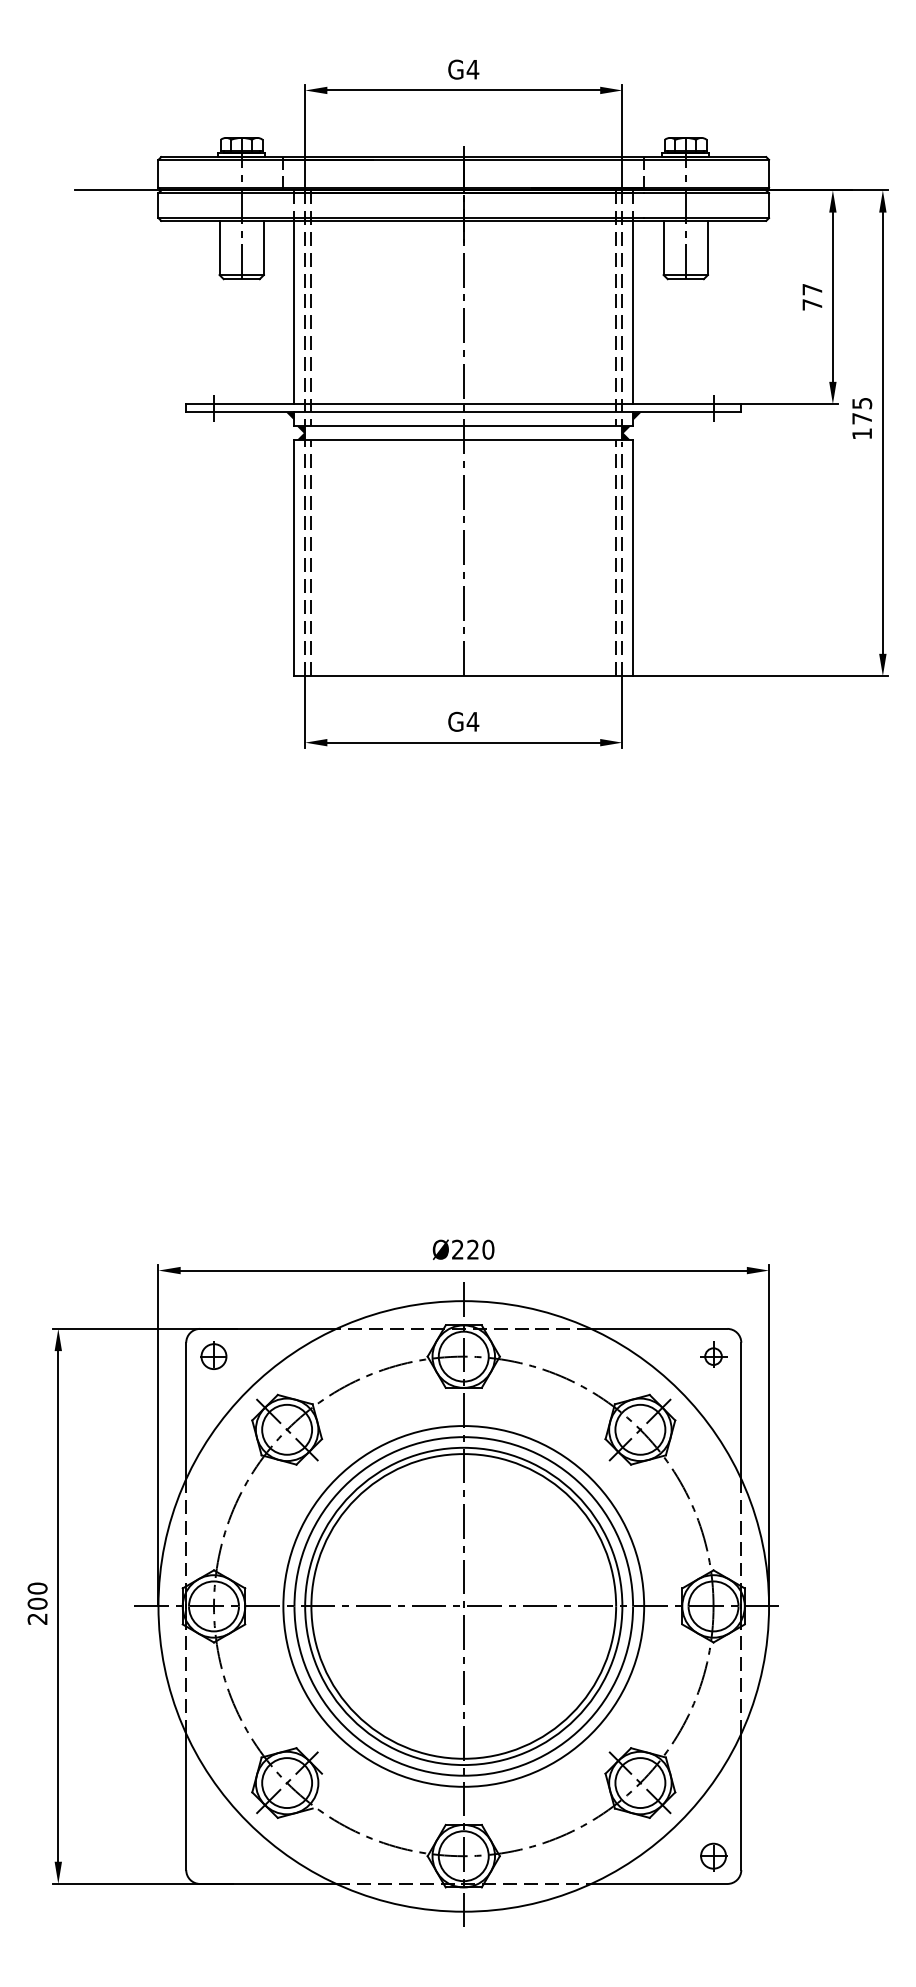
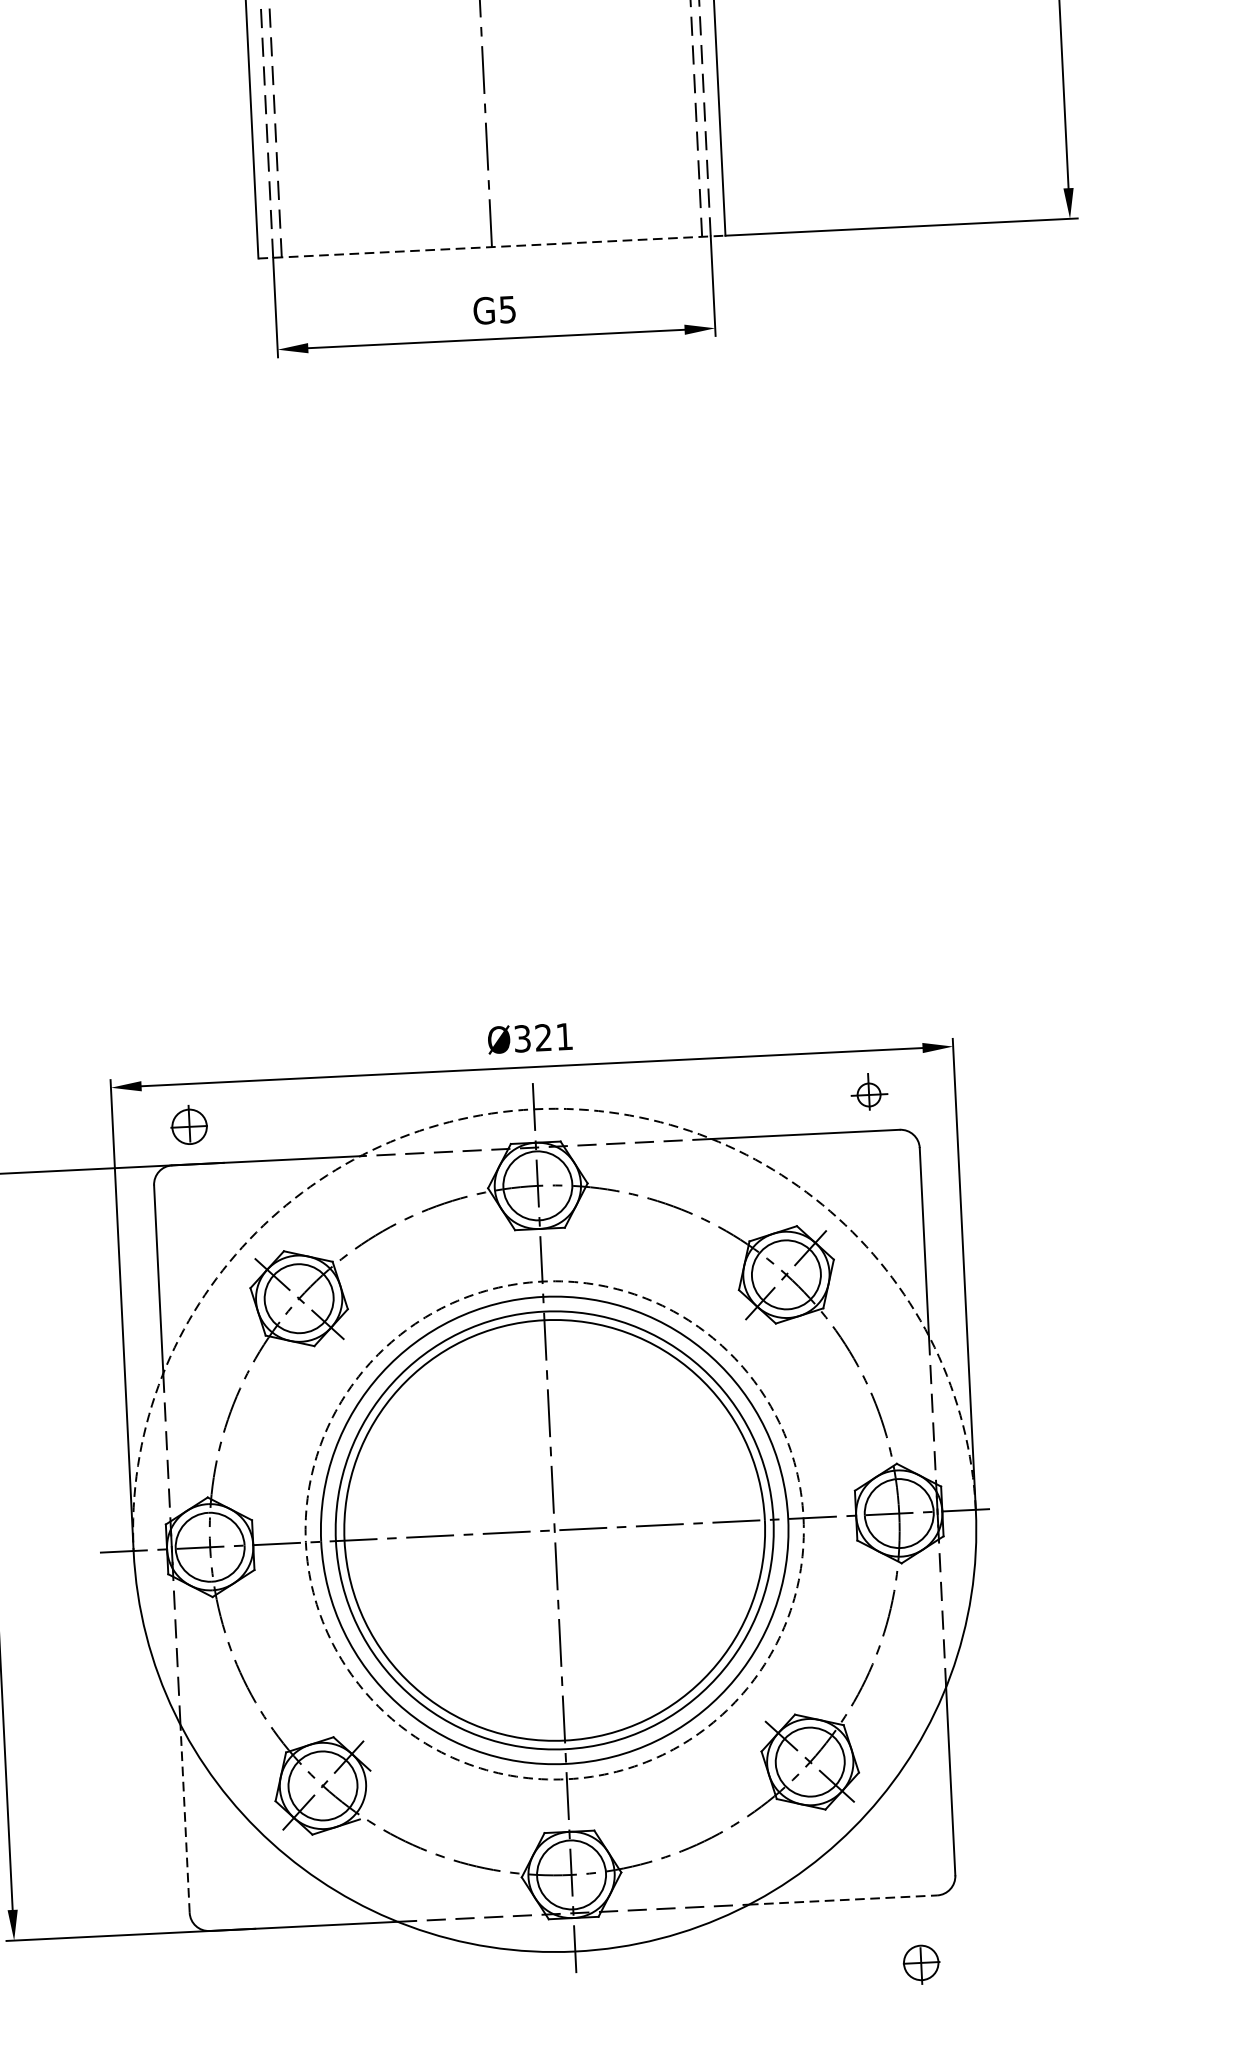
line: (464, 676) -> (492, 247), solid -> dashed
text: (472, 721) -> (507, 309), G4 -> G5
text: (473, 1249) -> (544, 1037), Ø220 -> Ø321
arc: (463, 1301) -> (533, 1109), solid -> dashed
part: (713, 1354) -> (868, 1092), moved
part: (213, 1355) -> (188, 1125), moved
circle: (463, 1606) -> (554, 1530), solid -> dashed
line: (186, 1801) -> (185, 1818), solid -> dashed
part: (713, 1856) -> (921, 1963), moved
line: (659, 1883) -> (843, 1899), solid -> dashed

